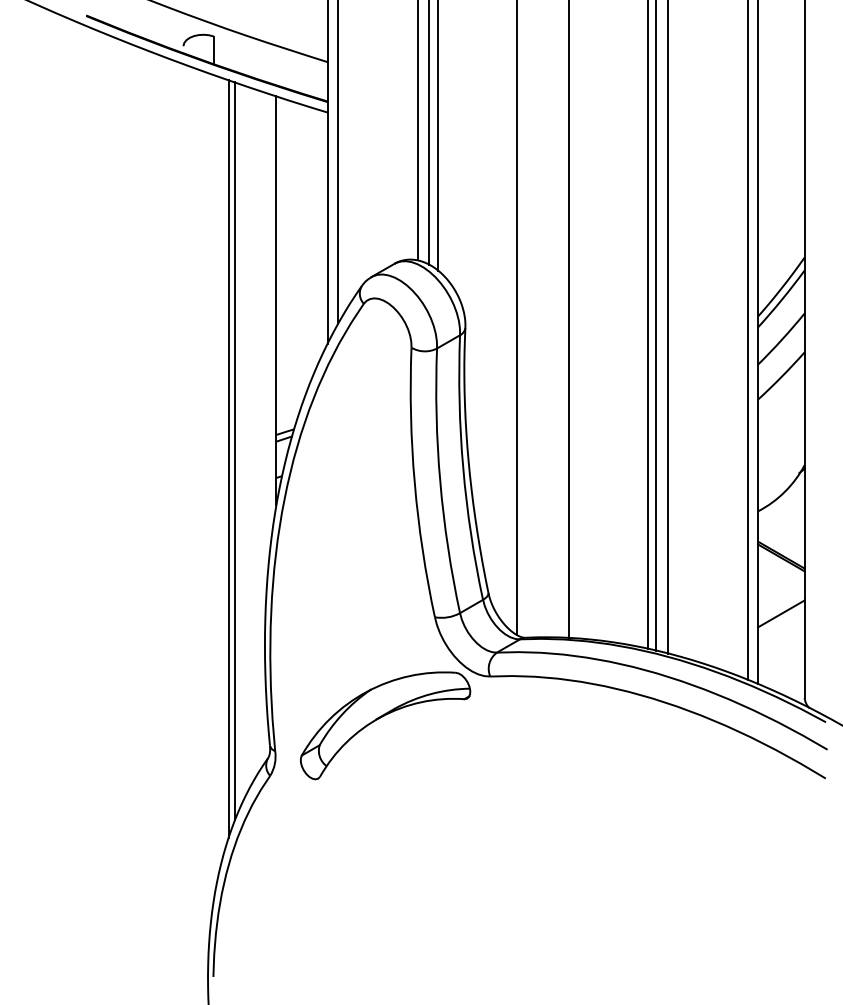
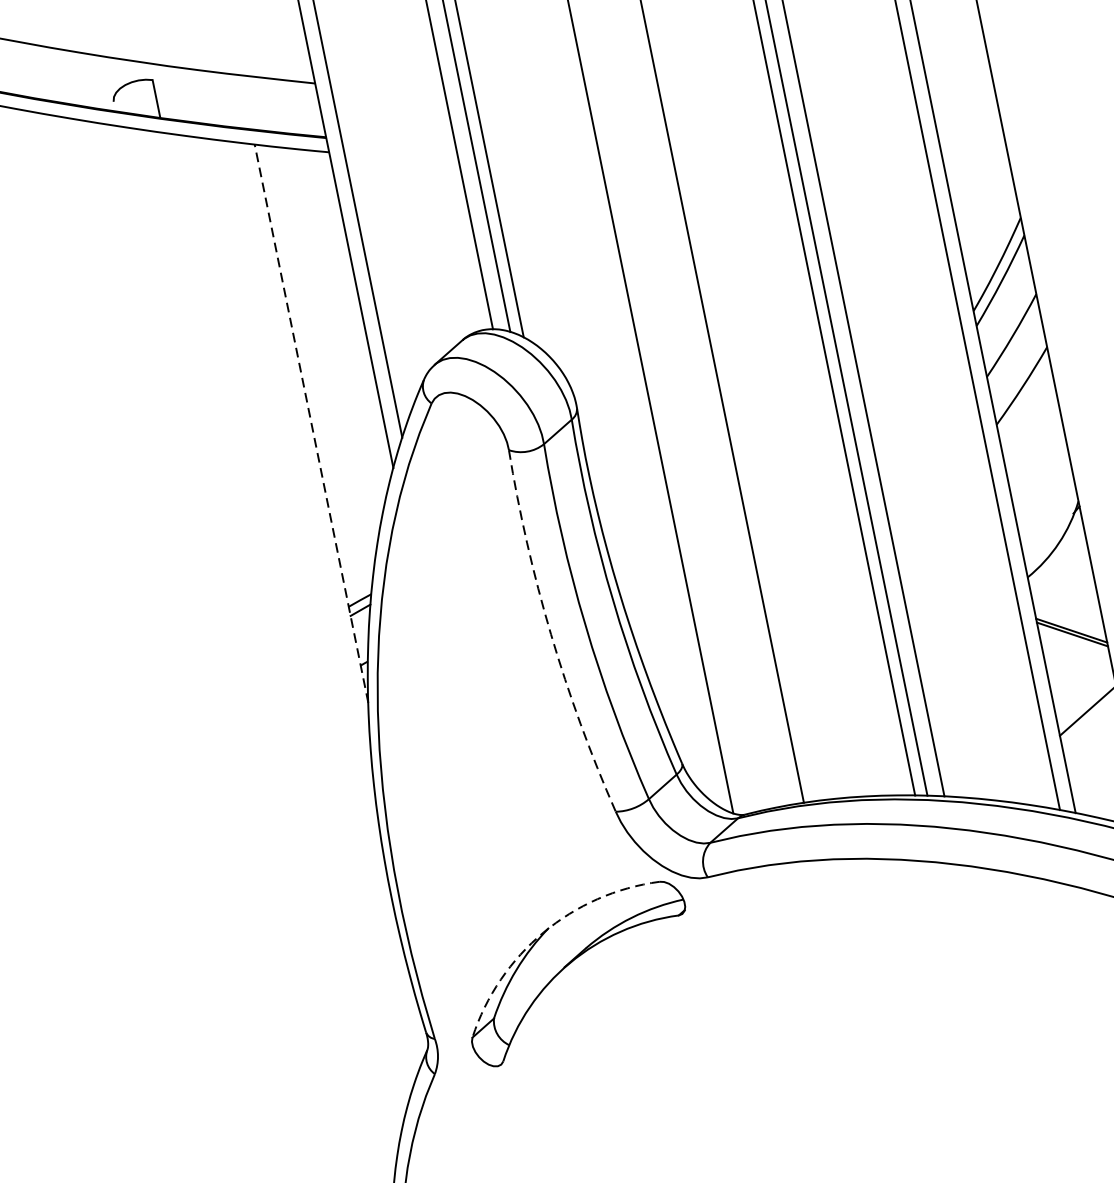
line: (276, 300) -> (311, 423), solid -> dashed
line: (235, 451) -> (297, 640), removed
line: (228, 458) -> (289, 652), removed
arc: (414, 483) -> (550, 634), solid -> dashed
arc: (366, 691) -> (542, 932), solid -> dashed

